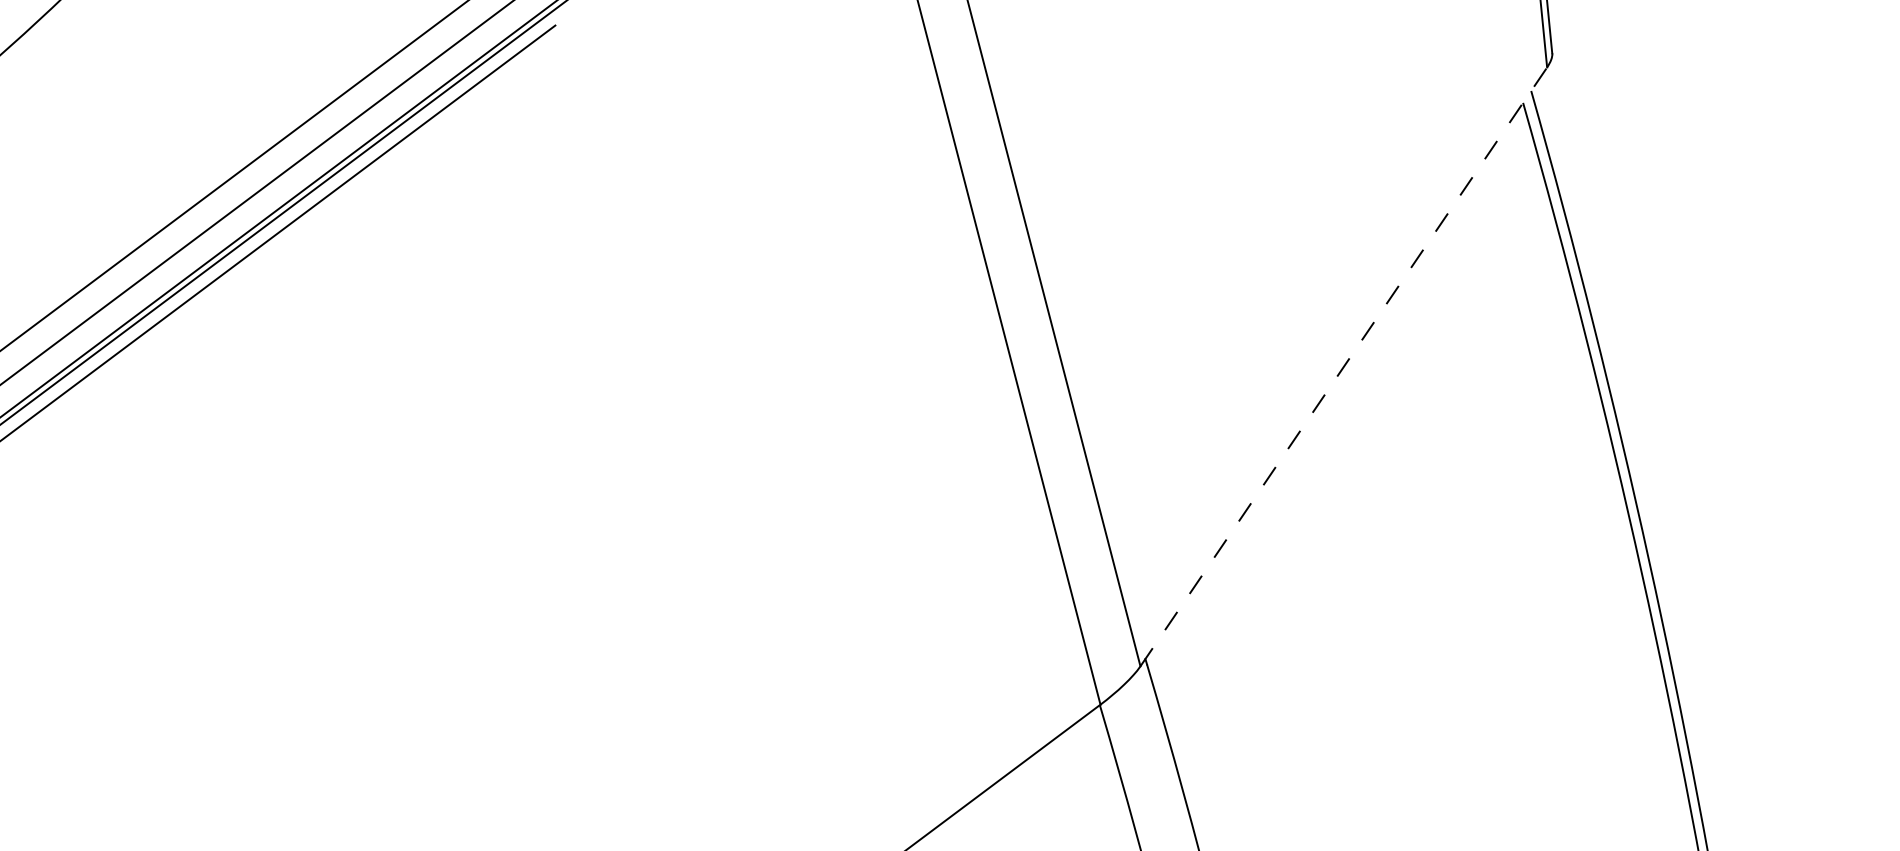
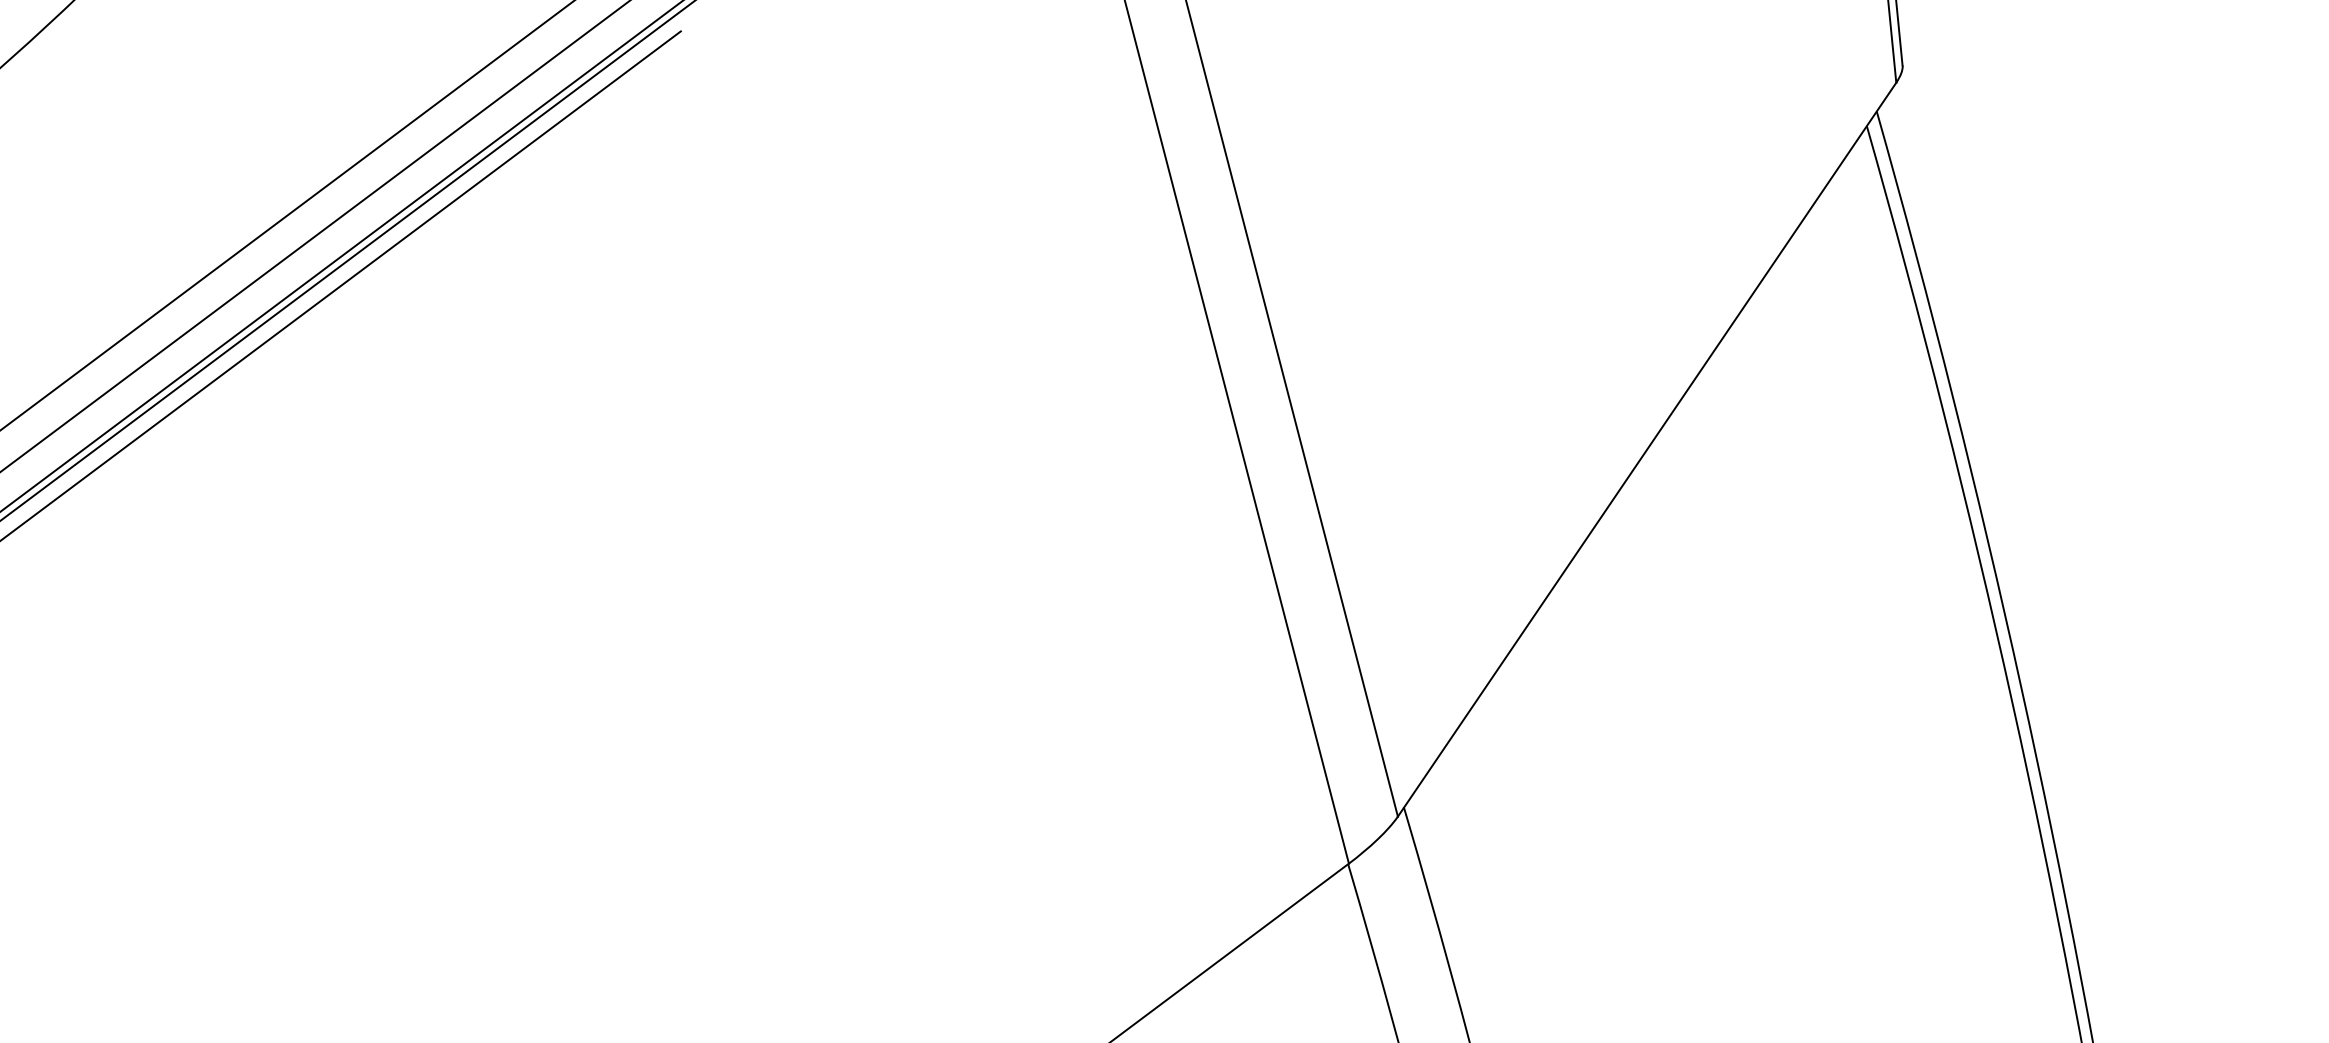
line: (1344, 366) -> (1647, 449), dashed -> solid

